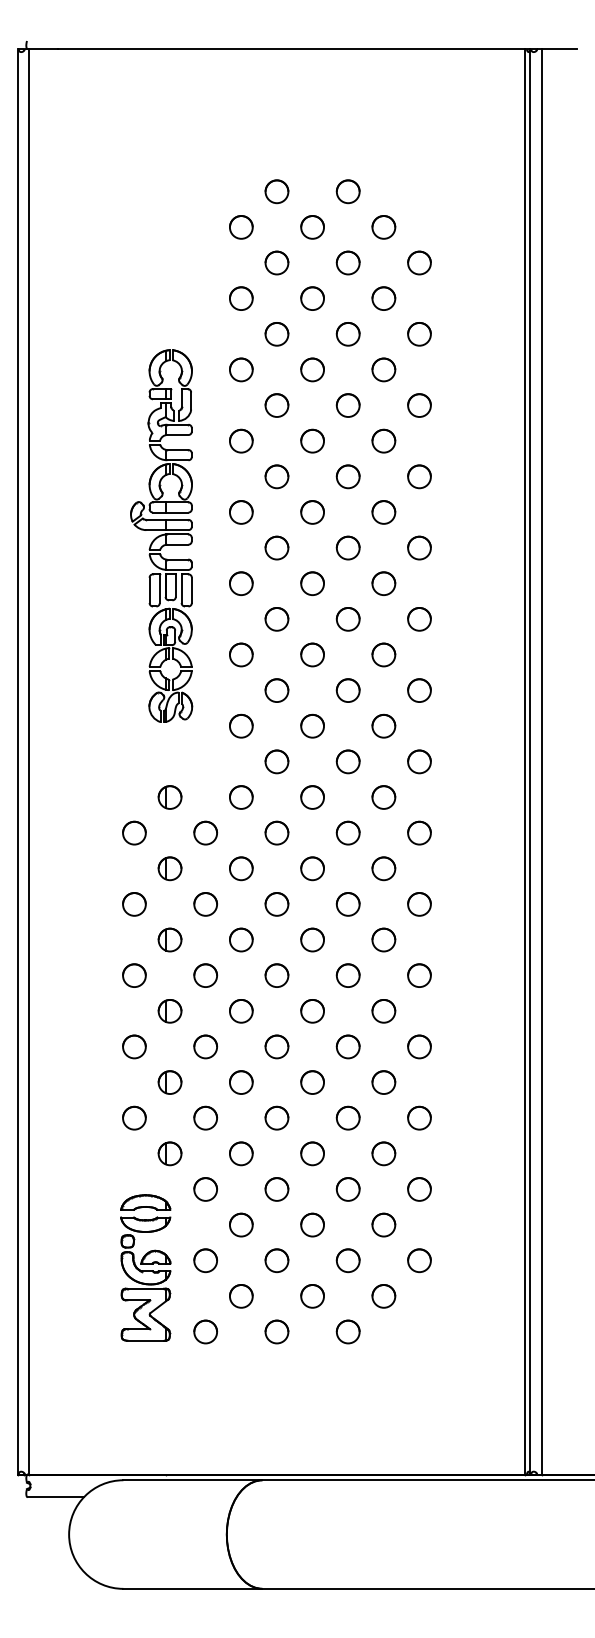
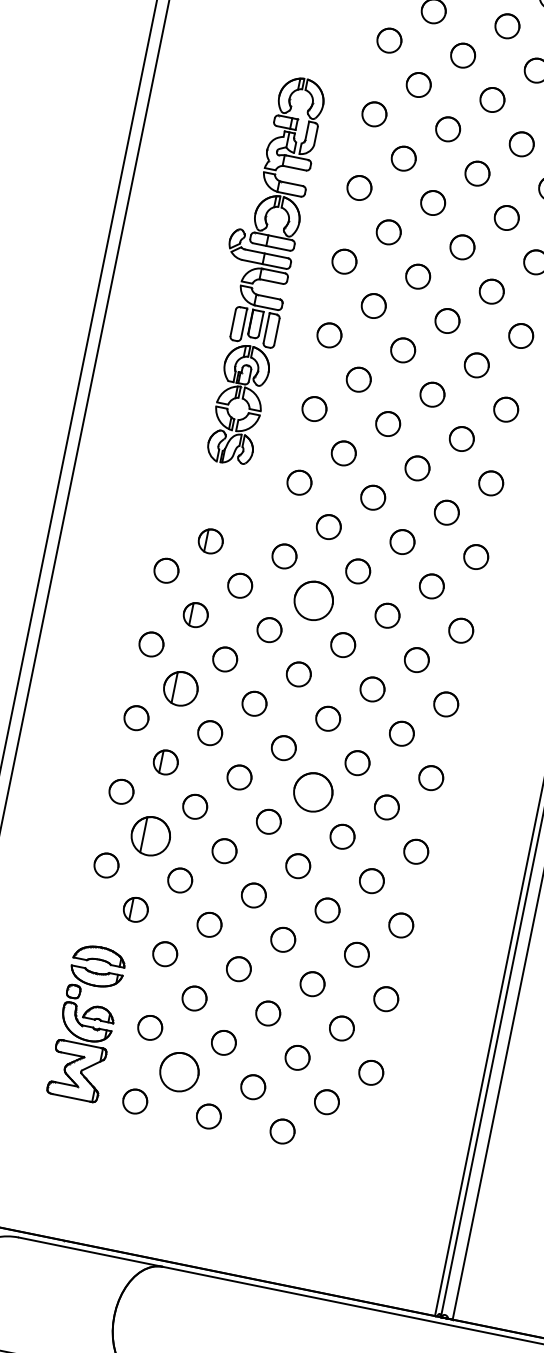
part: (276, 832) -> (313, 600), size x1.6
part: (169, 939) -> (180, 688), size x1.4
circle: (312, 1011) -> (313, 792), size x1.6
part: (169, 1082) -> (150, 835), size x1.6
circle: (241, 1296) -> (179, 1072), size x1.6

